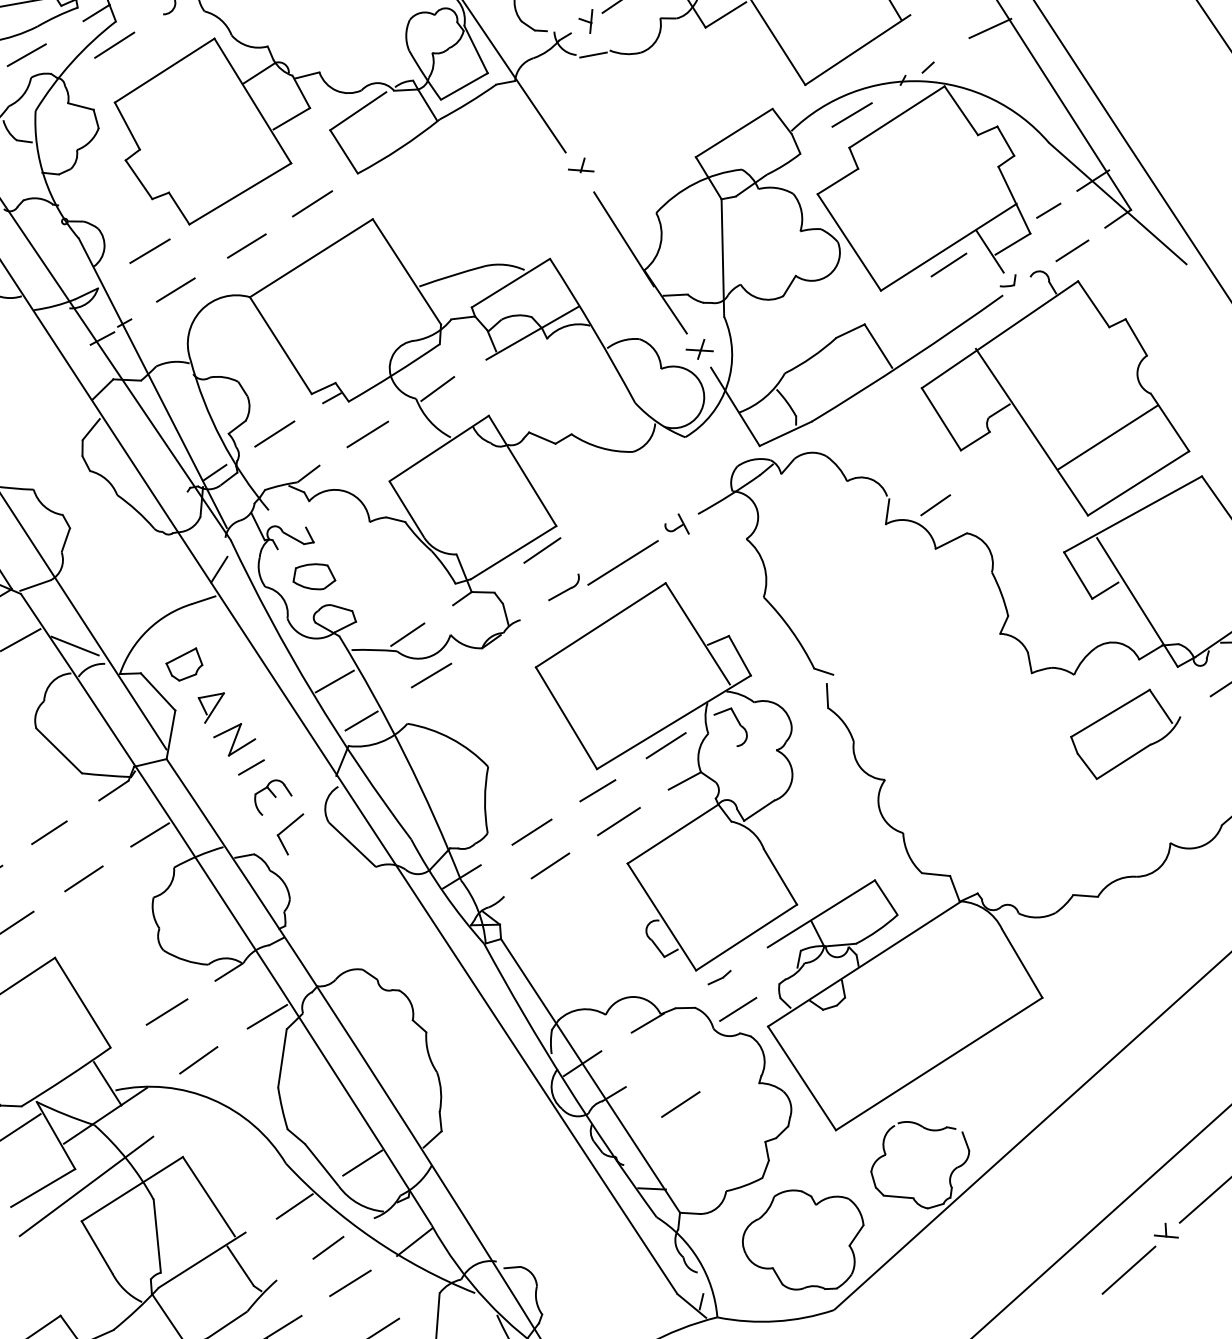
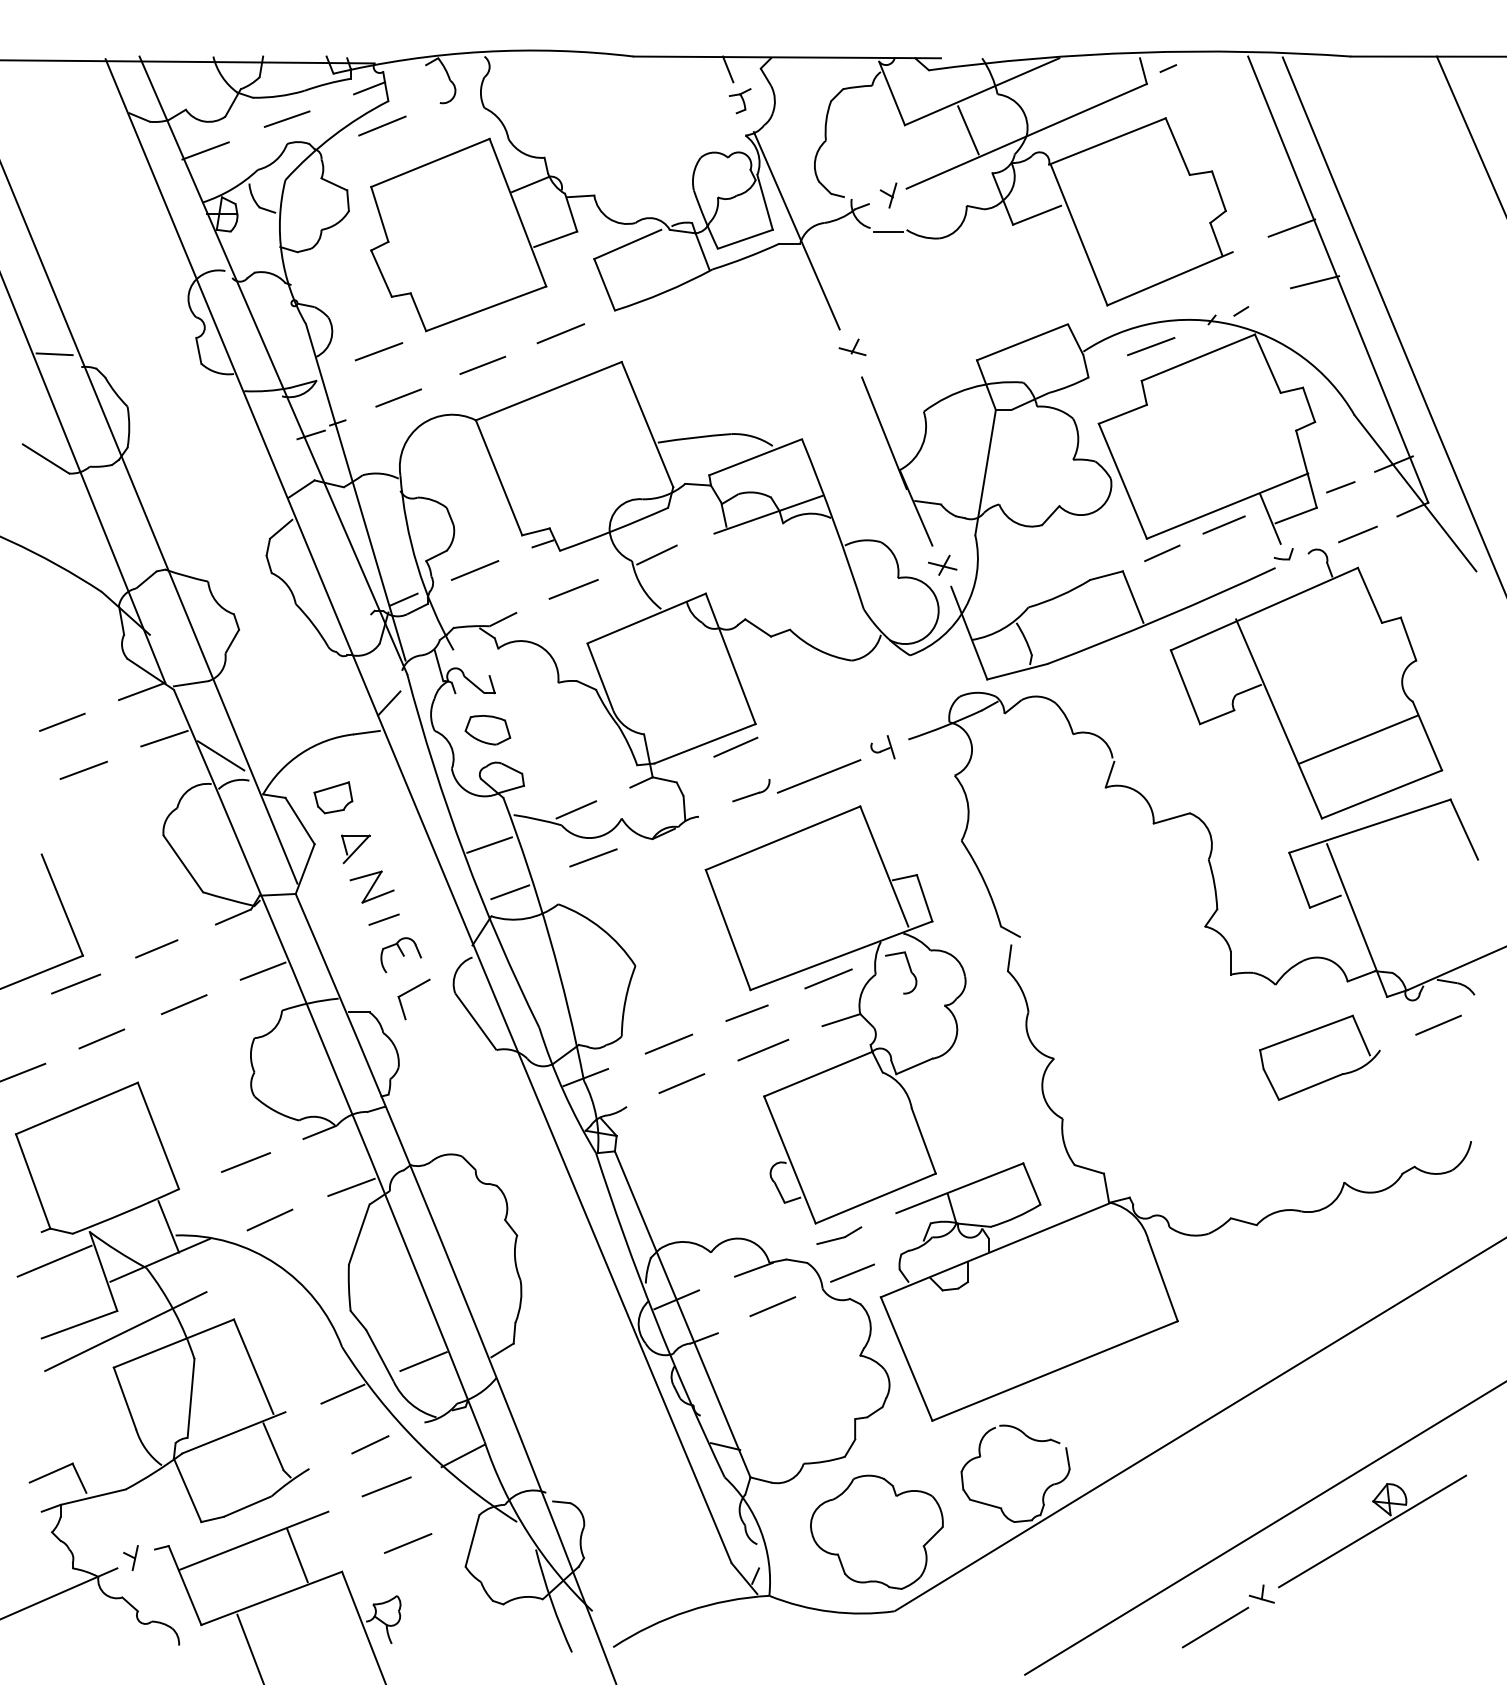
line: (935, 504) -> (1162, 552), moved
part: (719, 977) -> (839, 1235), size x1.67
line: (680, 1104) -> (772, 1306), moved

